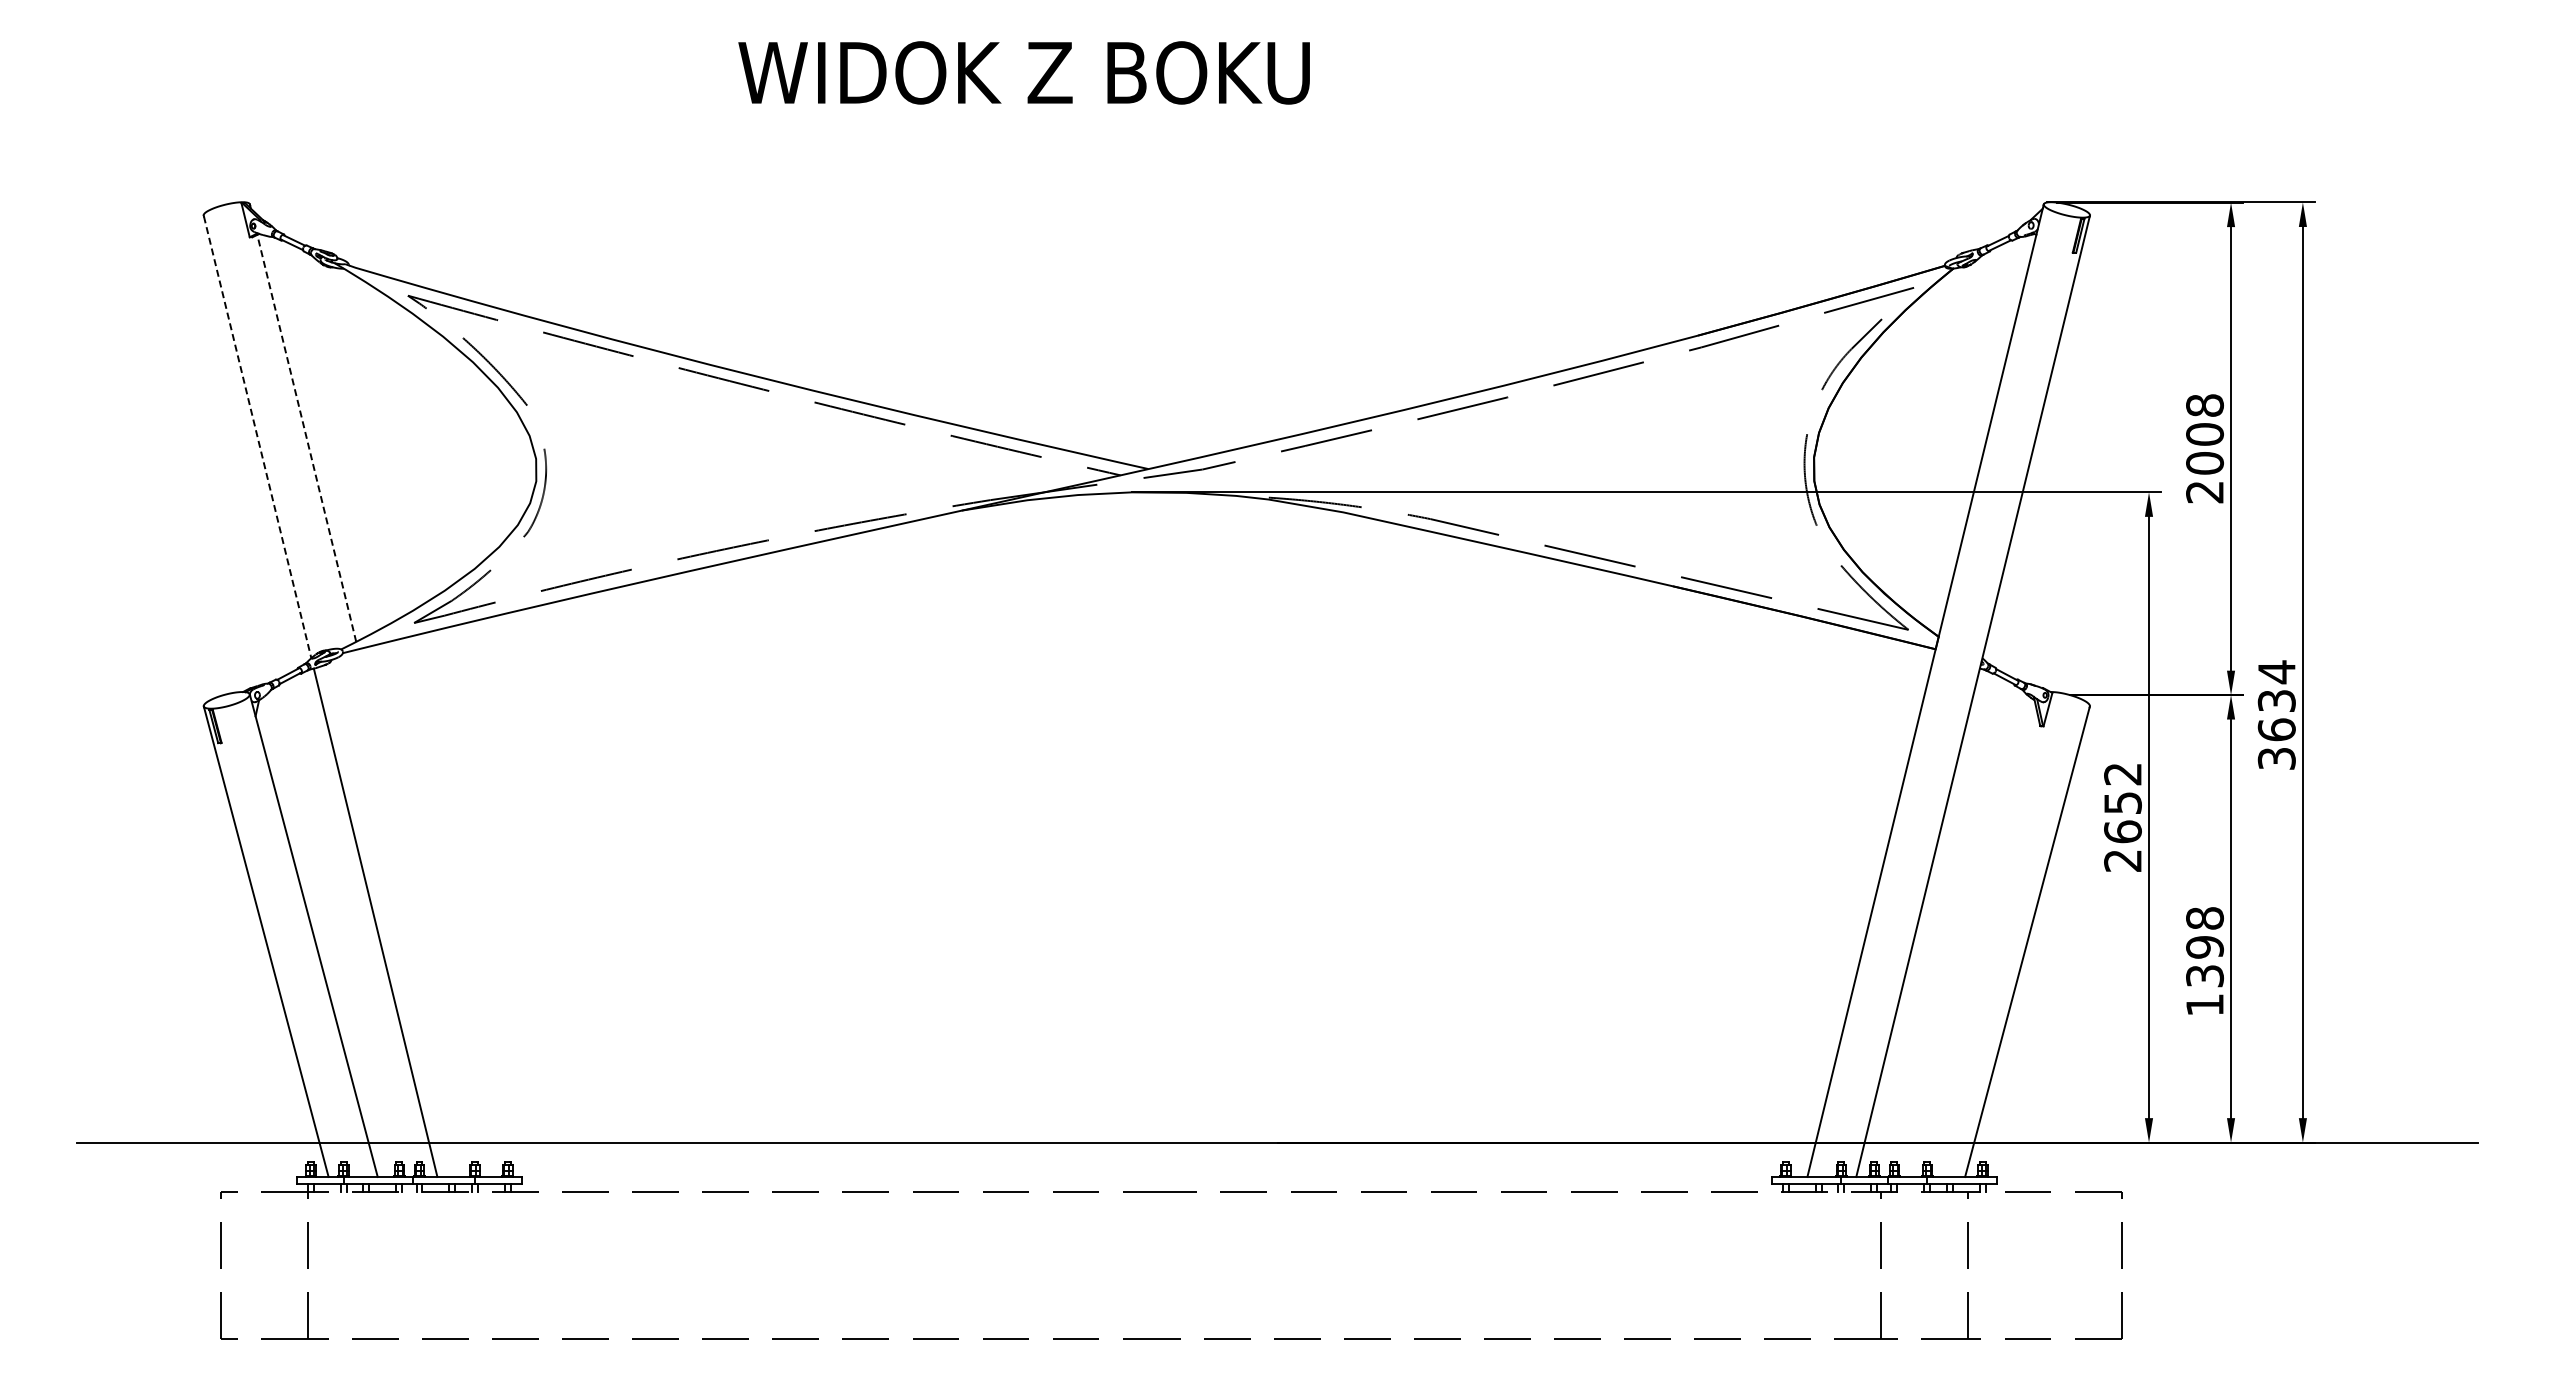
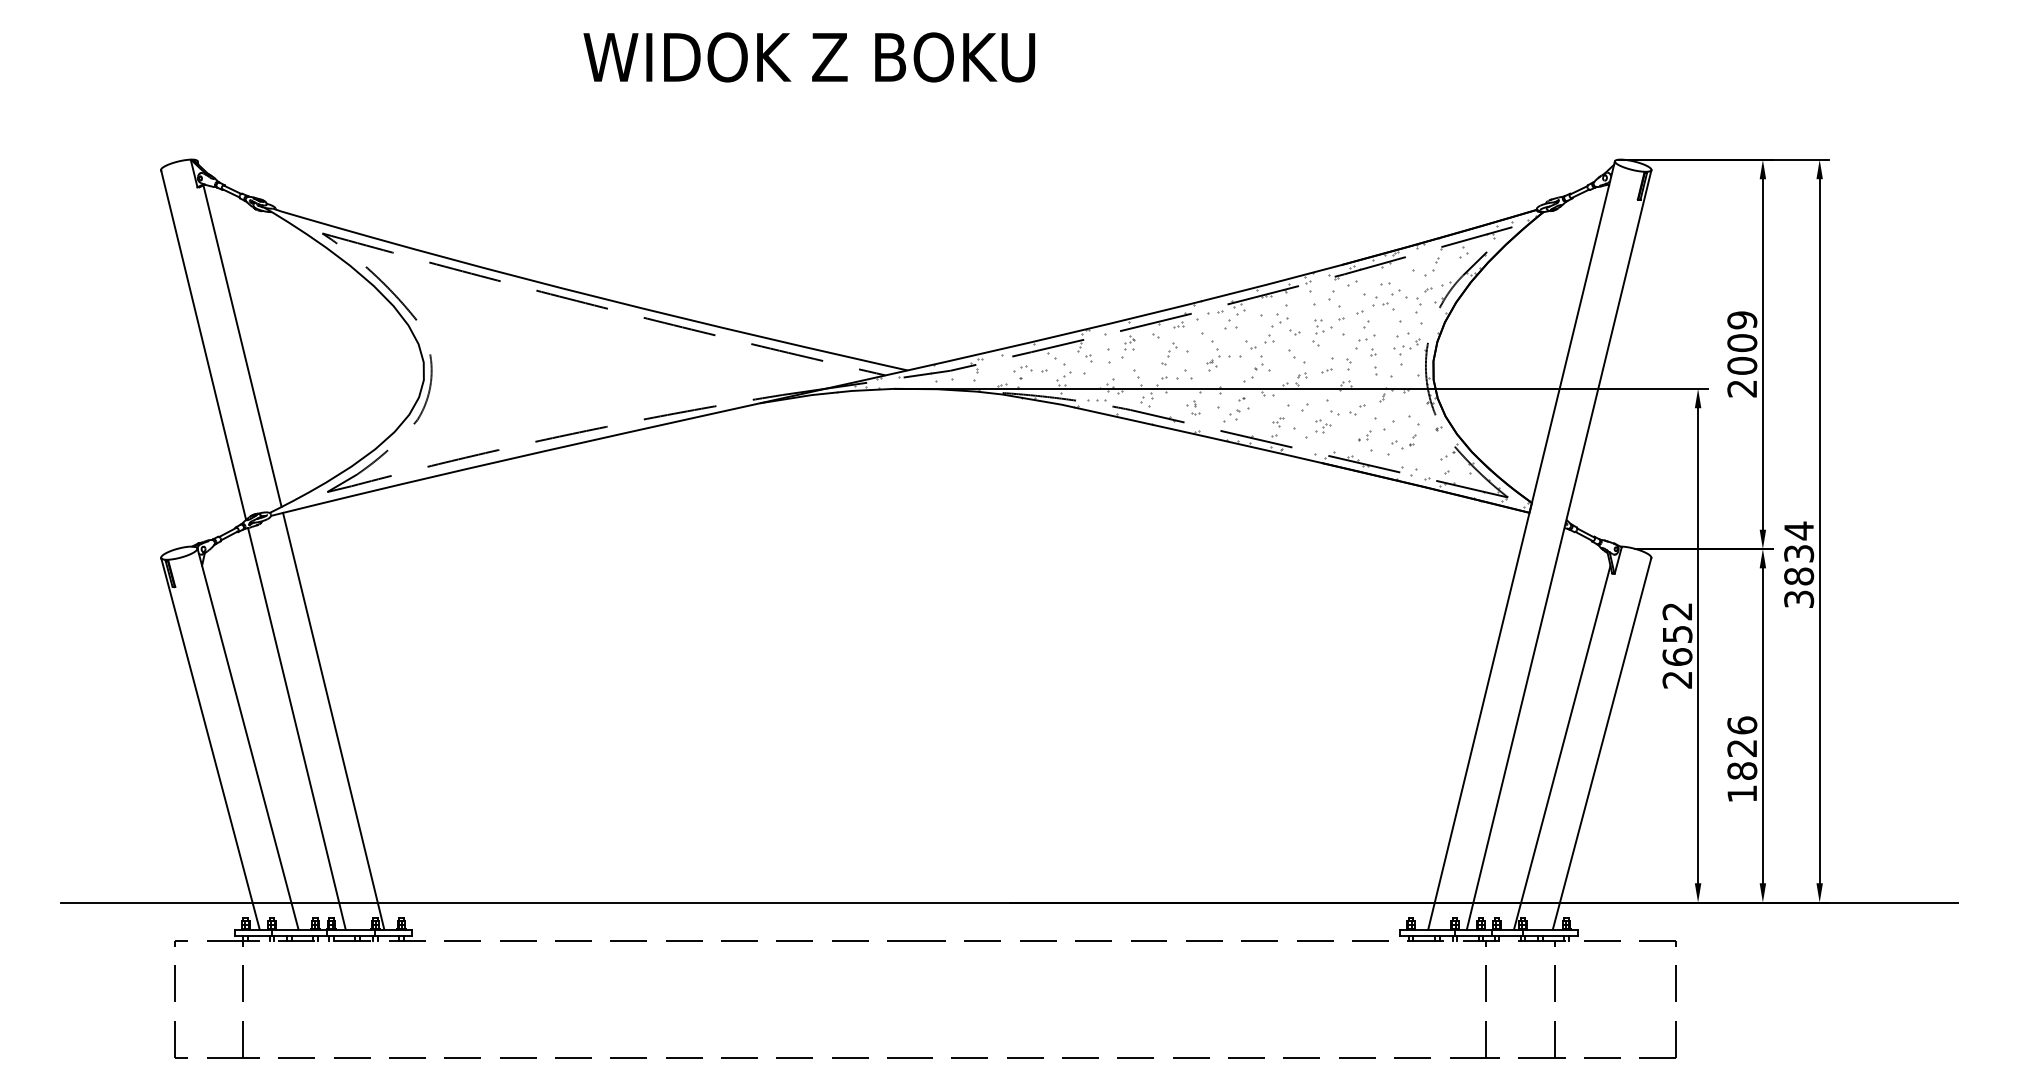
text: (2204, 405) -> (1741, 320), 2008 -> 2009
line: (257, 437) -> (203, 345), dashed -> solid
line: (306, 437) -> (242, 345), dashed -> solid
hatch: (1501, 454) -> (1186, 358), added
text: (2276, 729) -> (1798, 576), 3634 -> 3834
line: (422, 912) -> (333, 720), added
line: (1976, 946) -> (1561, 747), added
text: (2204, 946) -> (1741, 747), 1398 -> 1826

